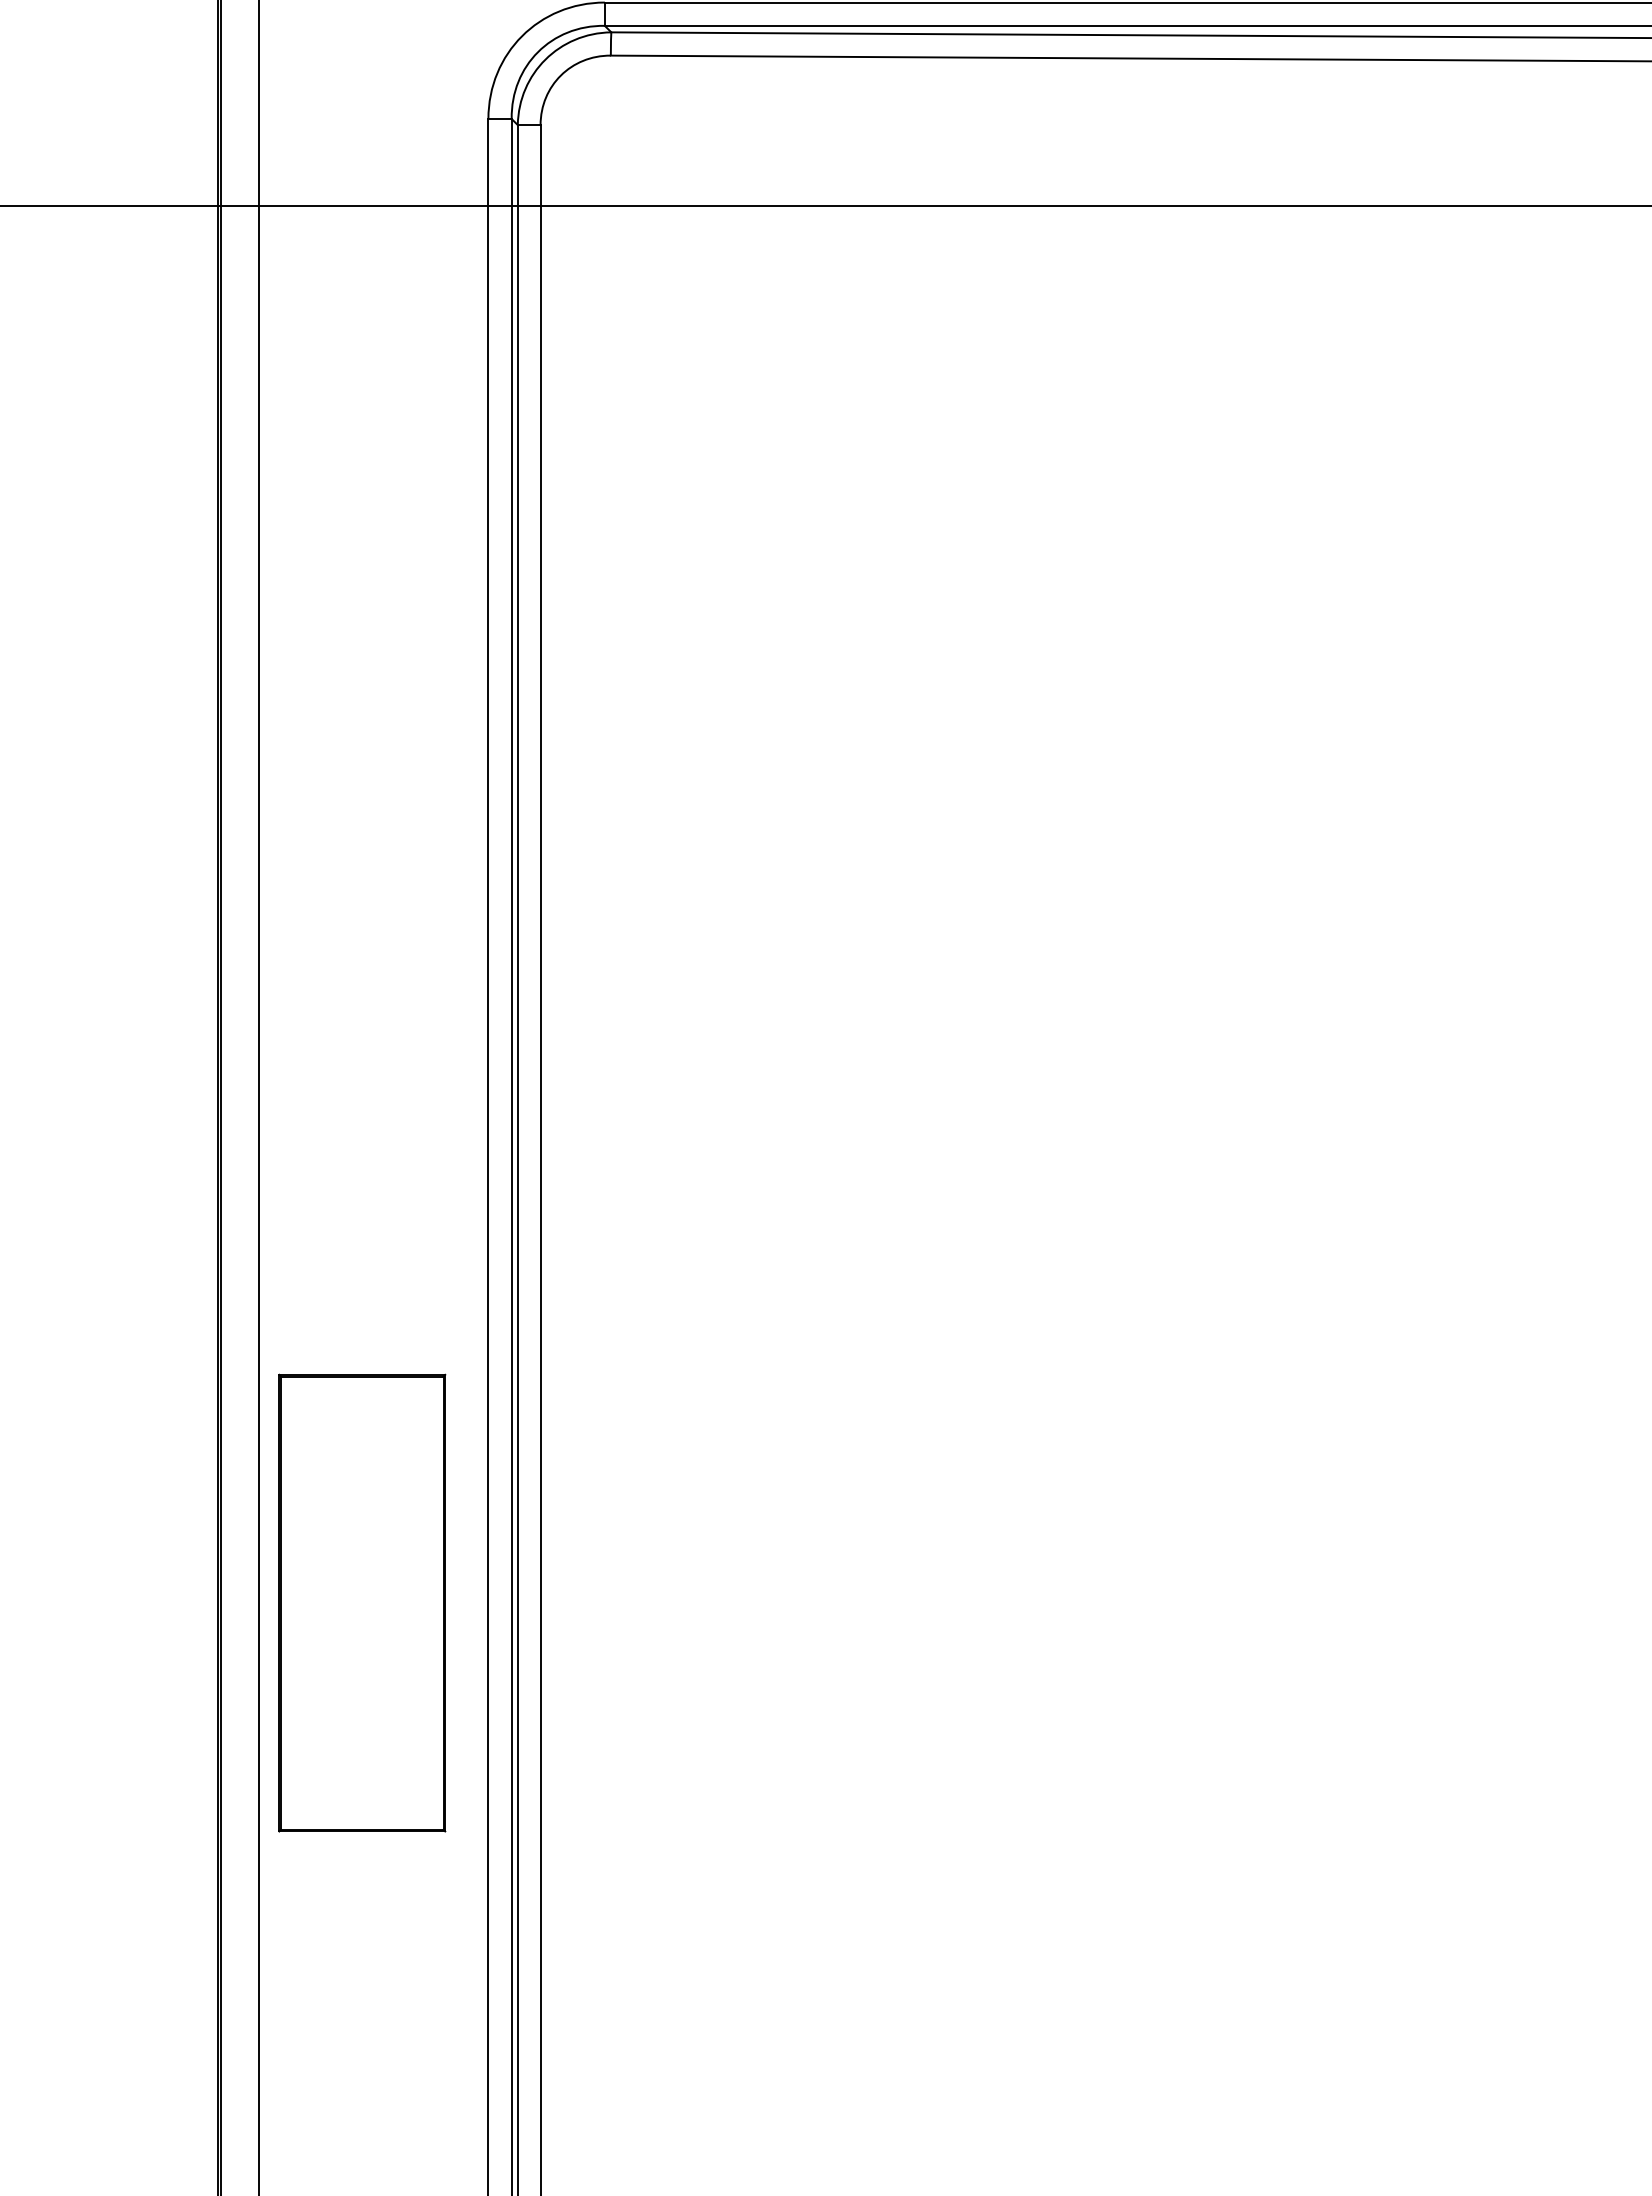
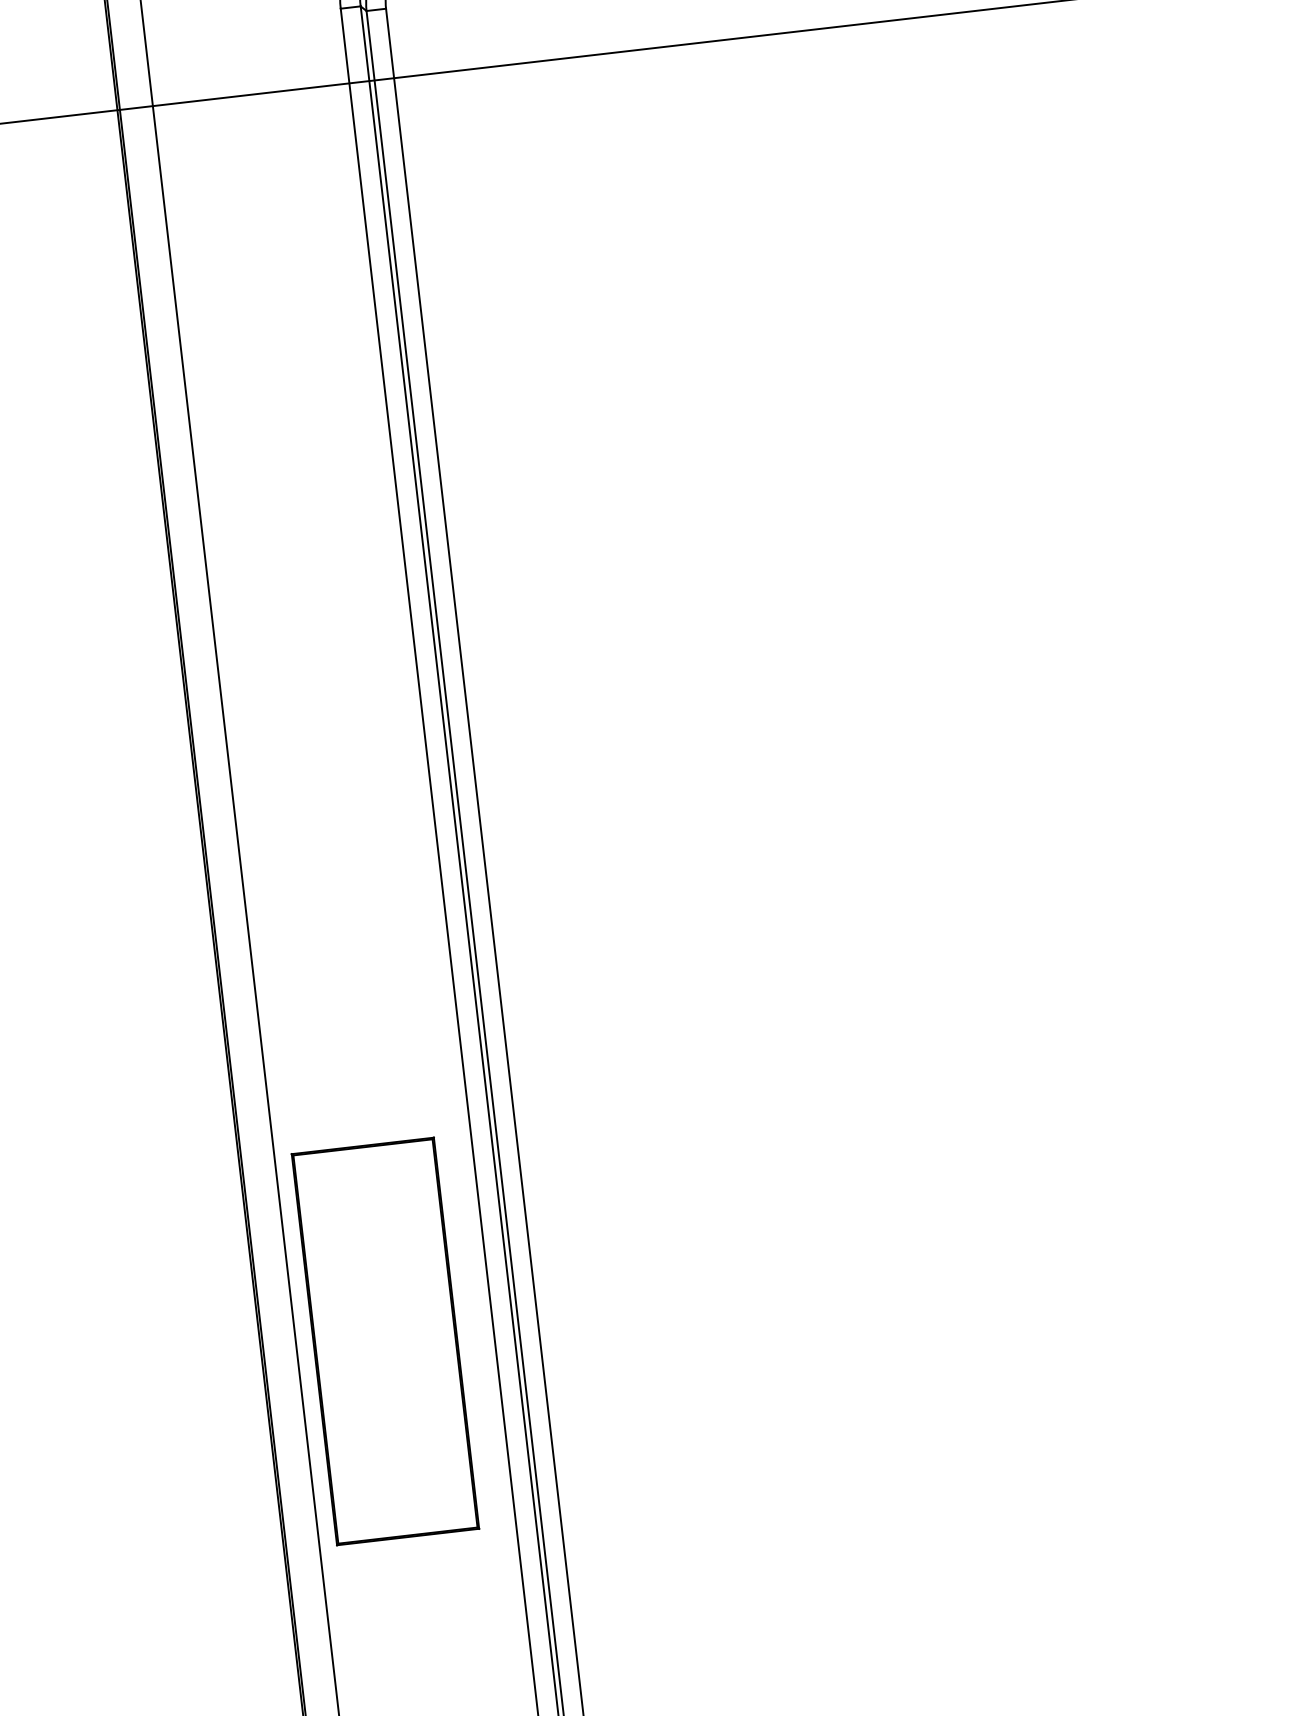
part: (362, 1602) -> (385, 1340), moved

